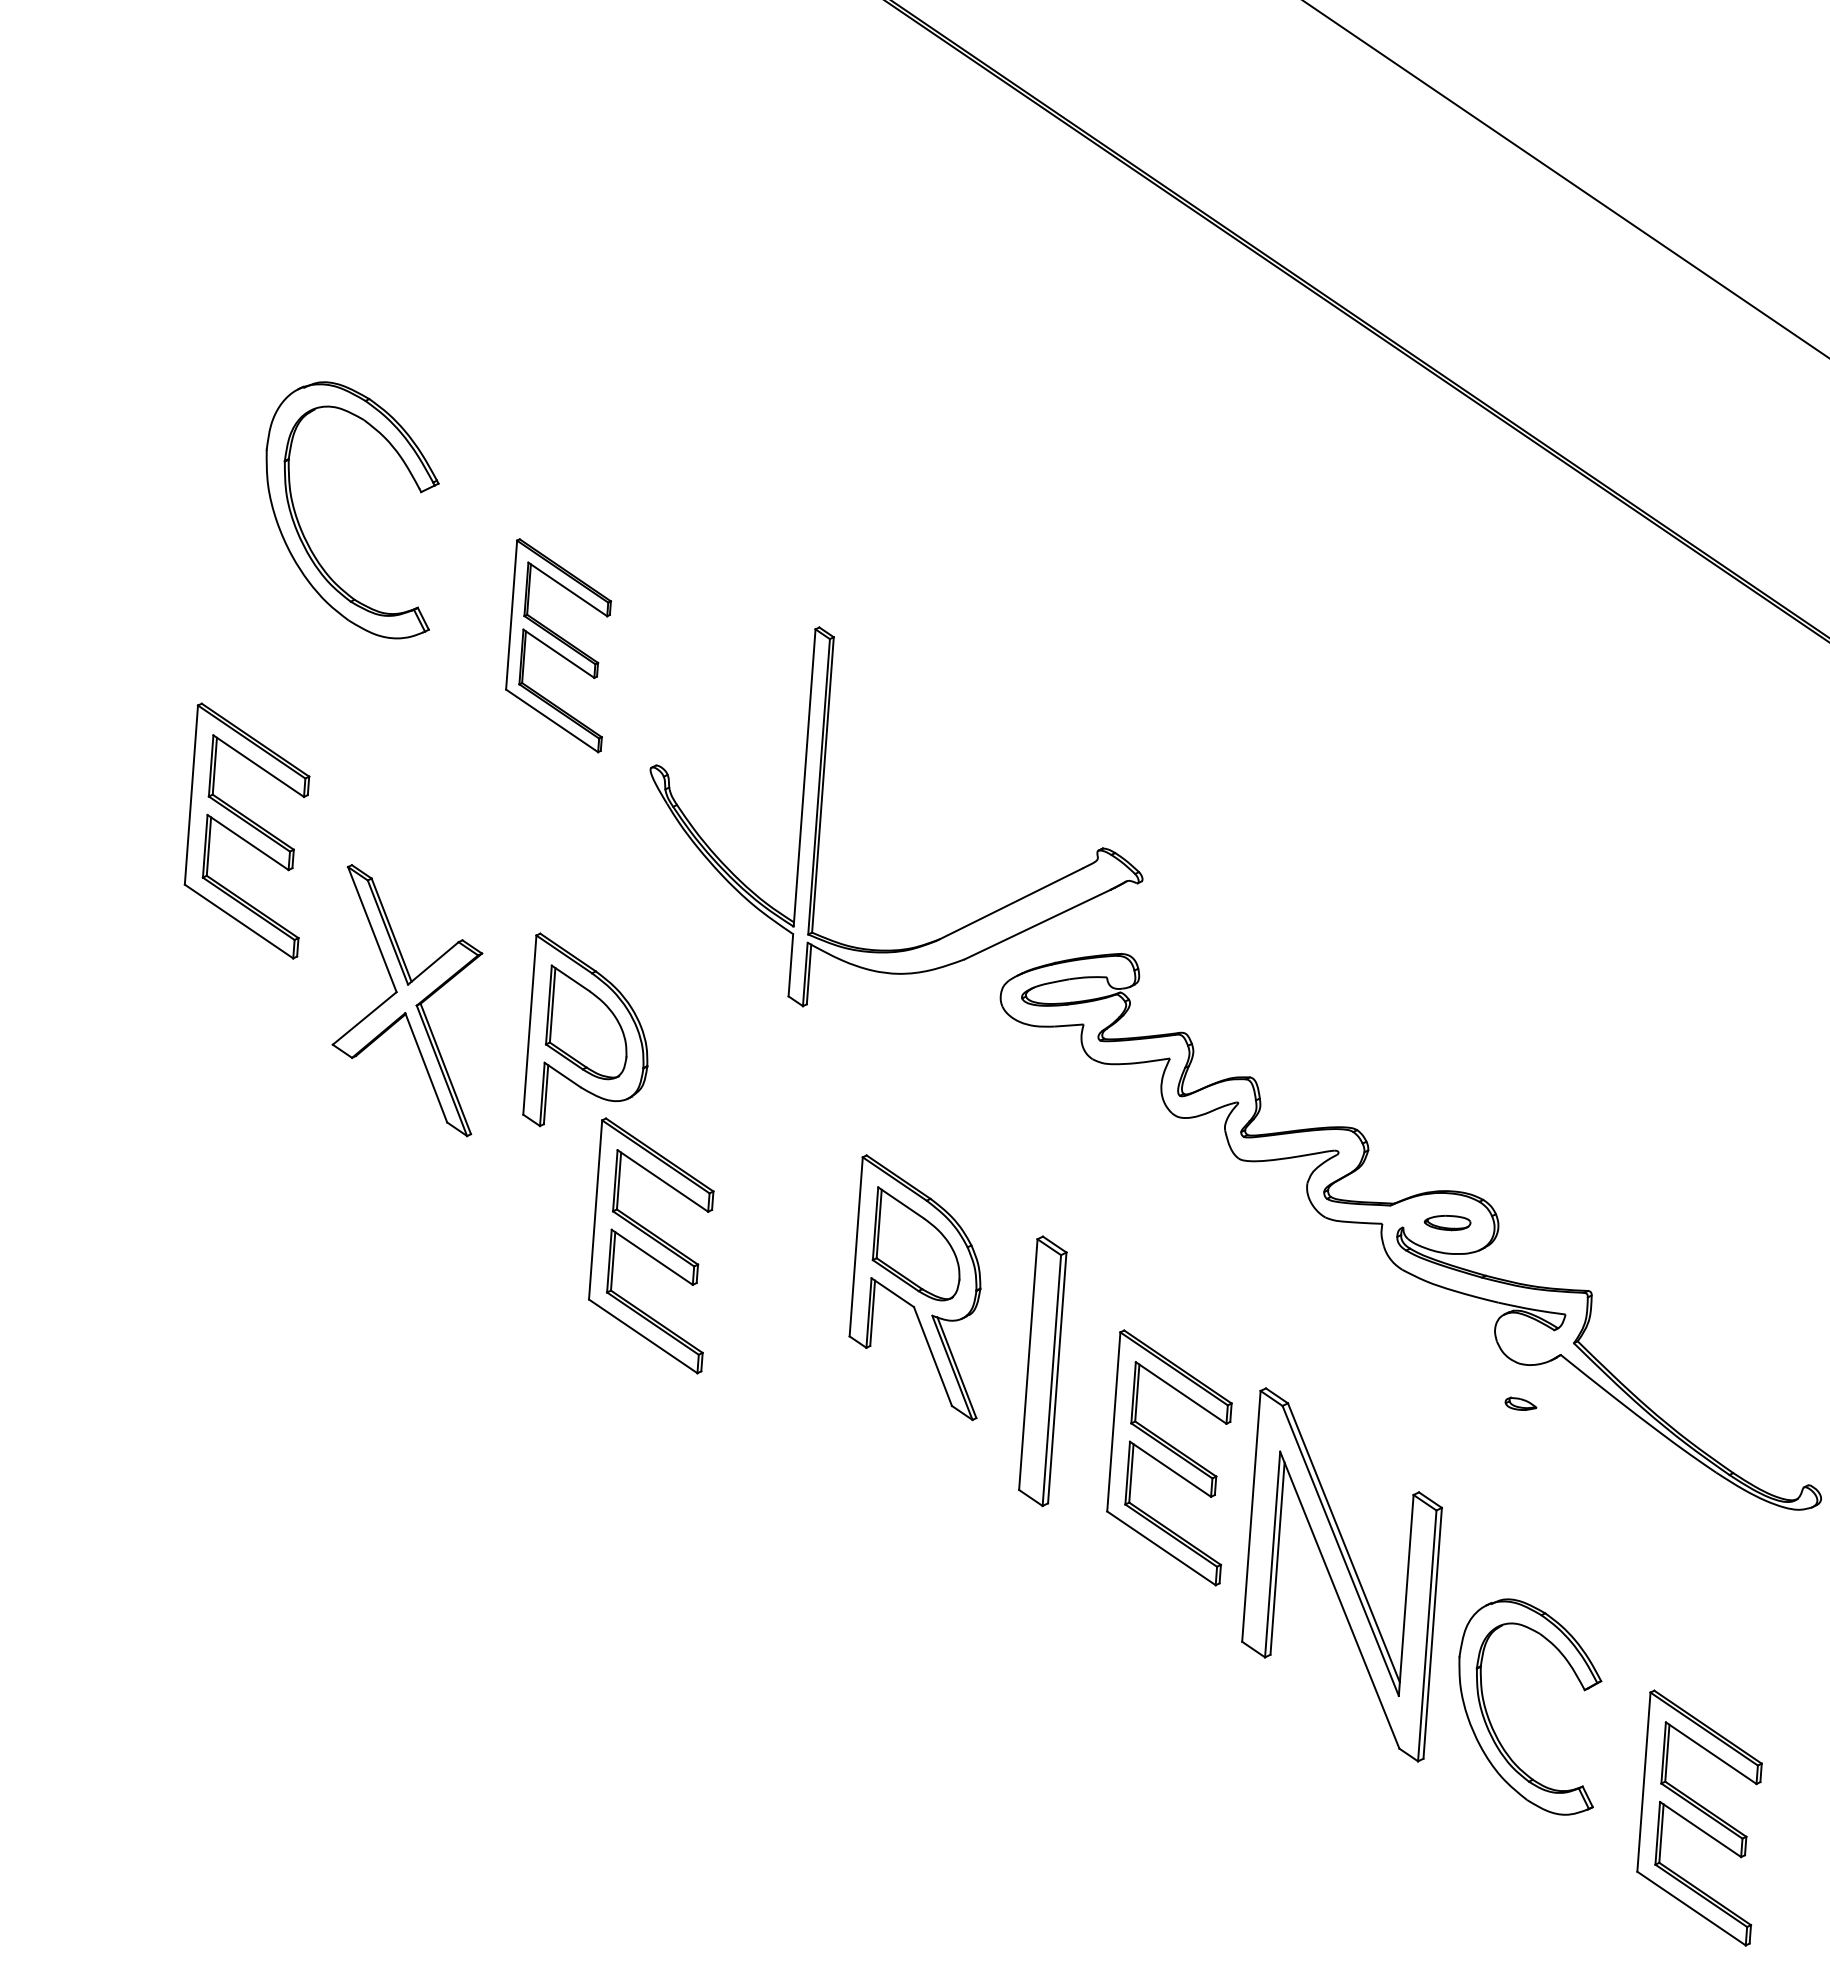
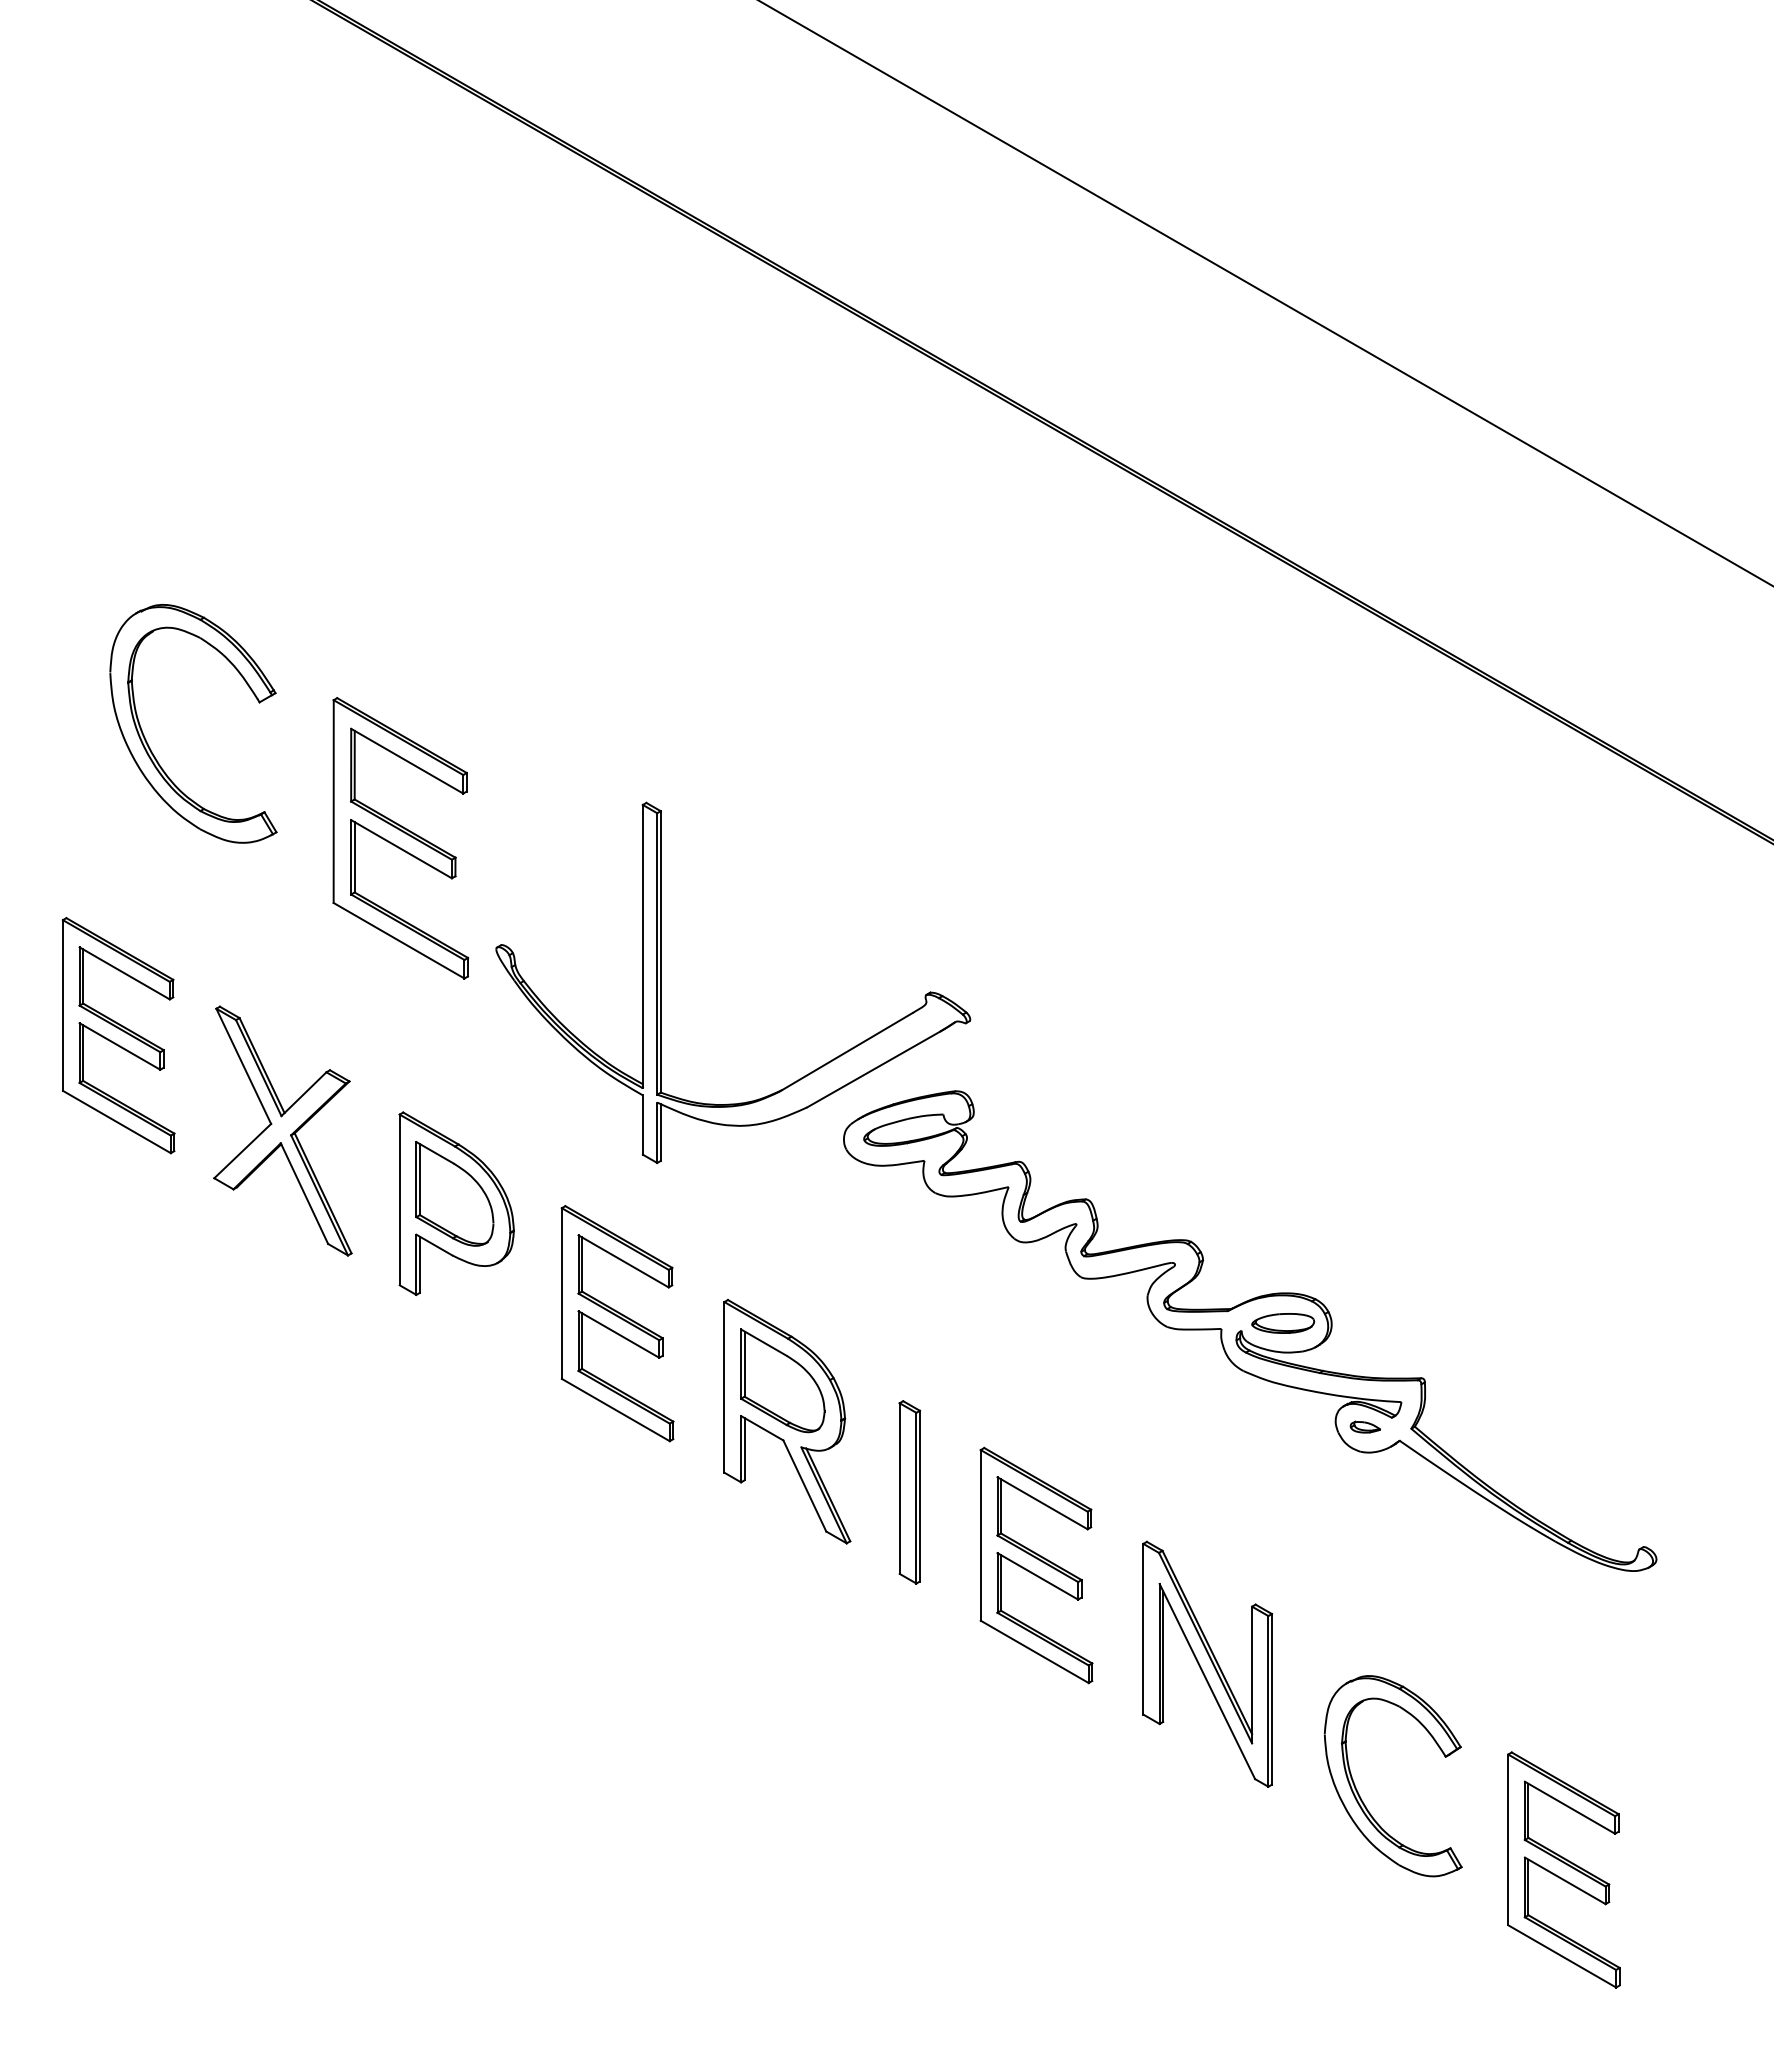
part: (558, 645) -> (400, 838), size x1.43
part: (408, 999) -> (282, 1130), moved
part: (1447, 1222) -> (1283, 1323), size x1.43
part: (651, 1245) -> (617, 1323), moved
part: (1042, 1371) -> (909, 1492), size x0.71
part: (1520, 1403) -> (1364, 1426), moved
part: (1341, 1573) -> (1207, 1663), size x0.71

